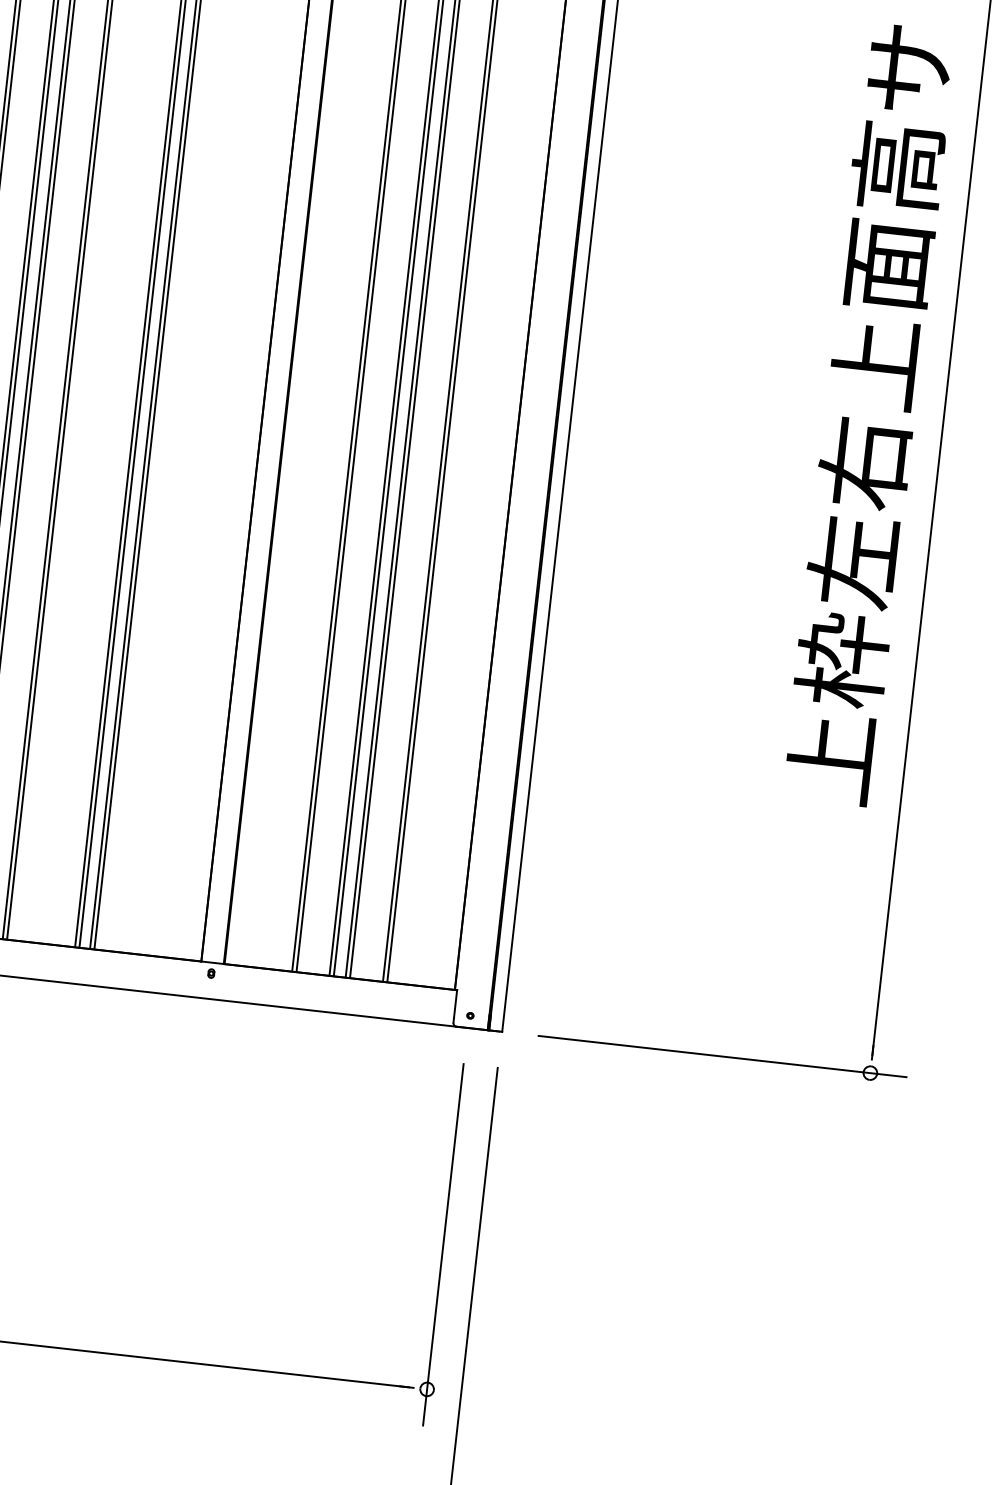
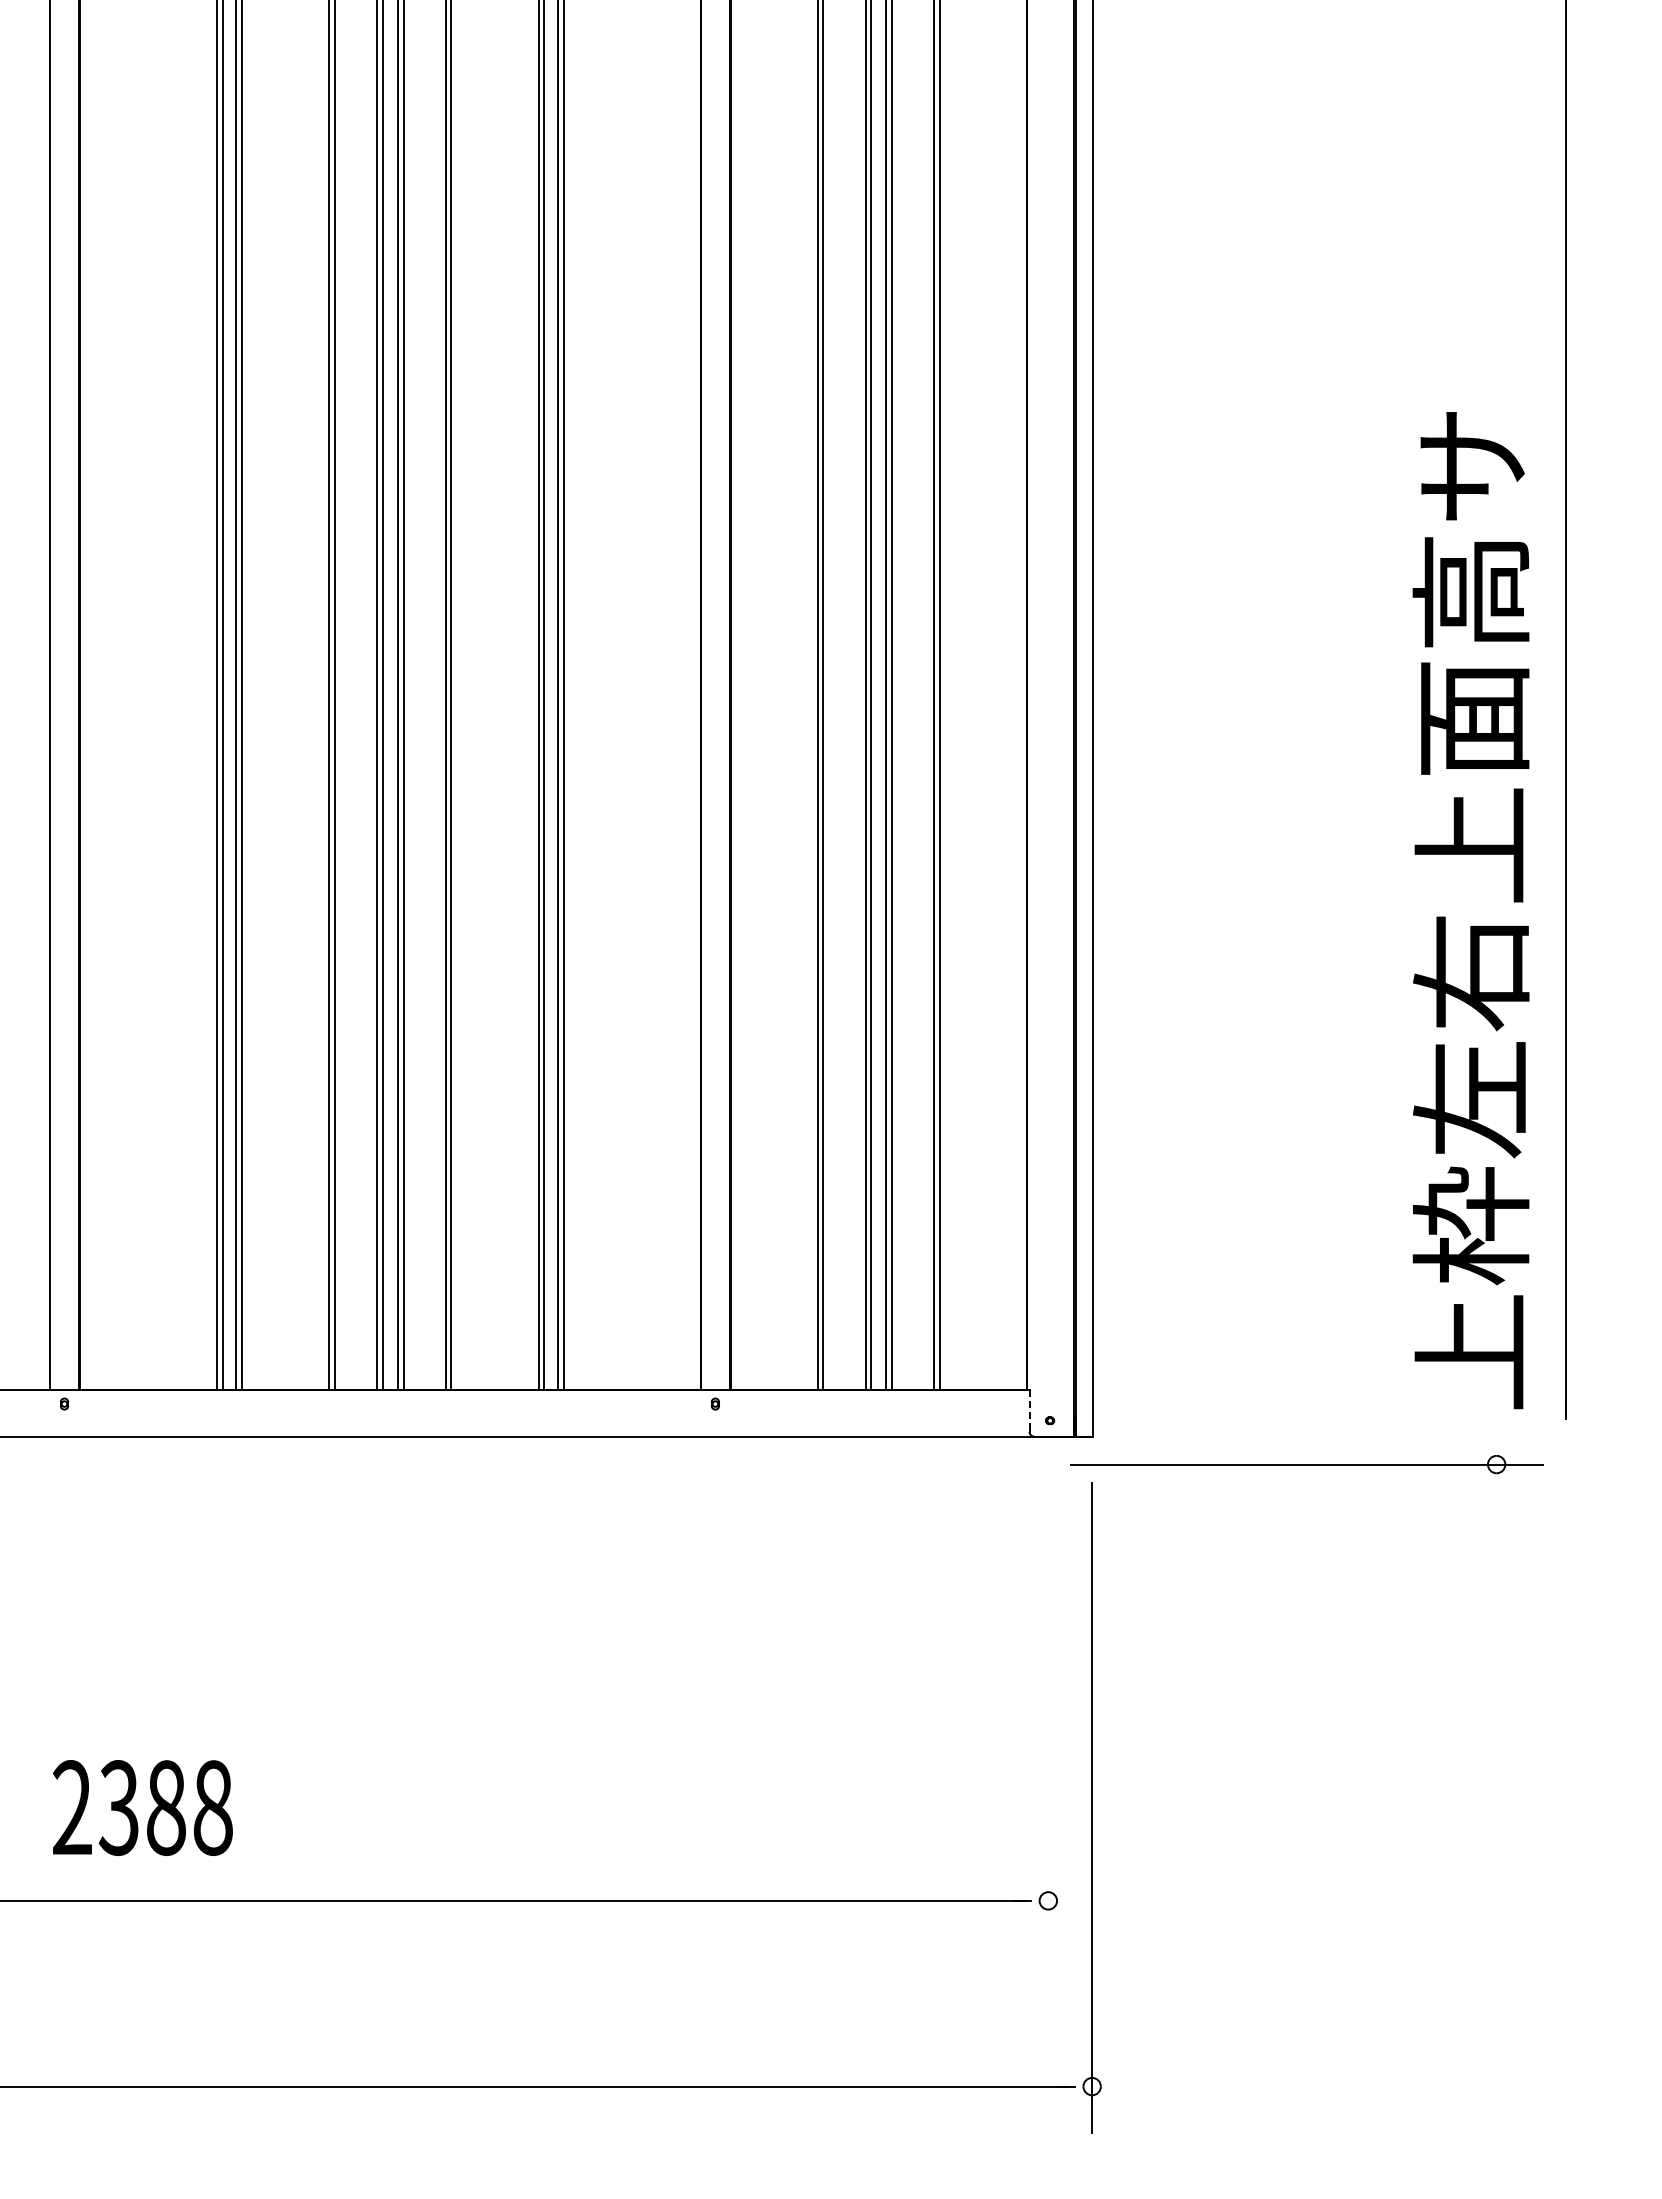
text: (869, 414) -> (1470, 910), moved
line: (455, 1004) -> (1029, 1408), solid -> dashed
part: (722, 1056) -> (1306, 1464), moved
line: (443, 1245) -> (1048, 1715), removed

